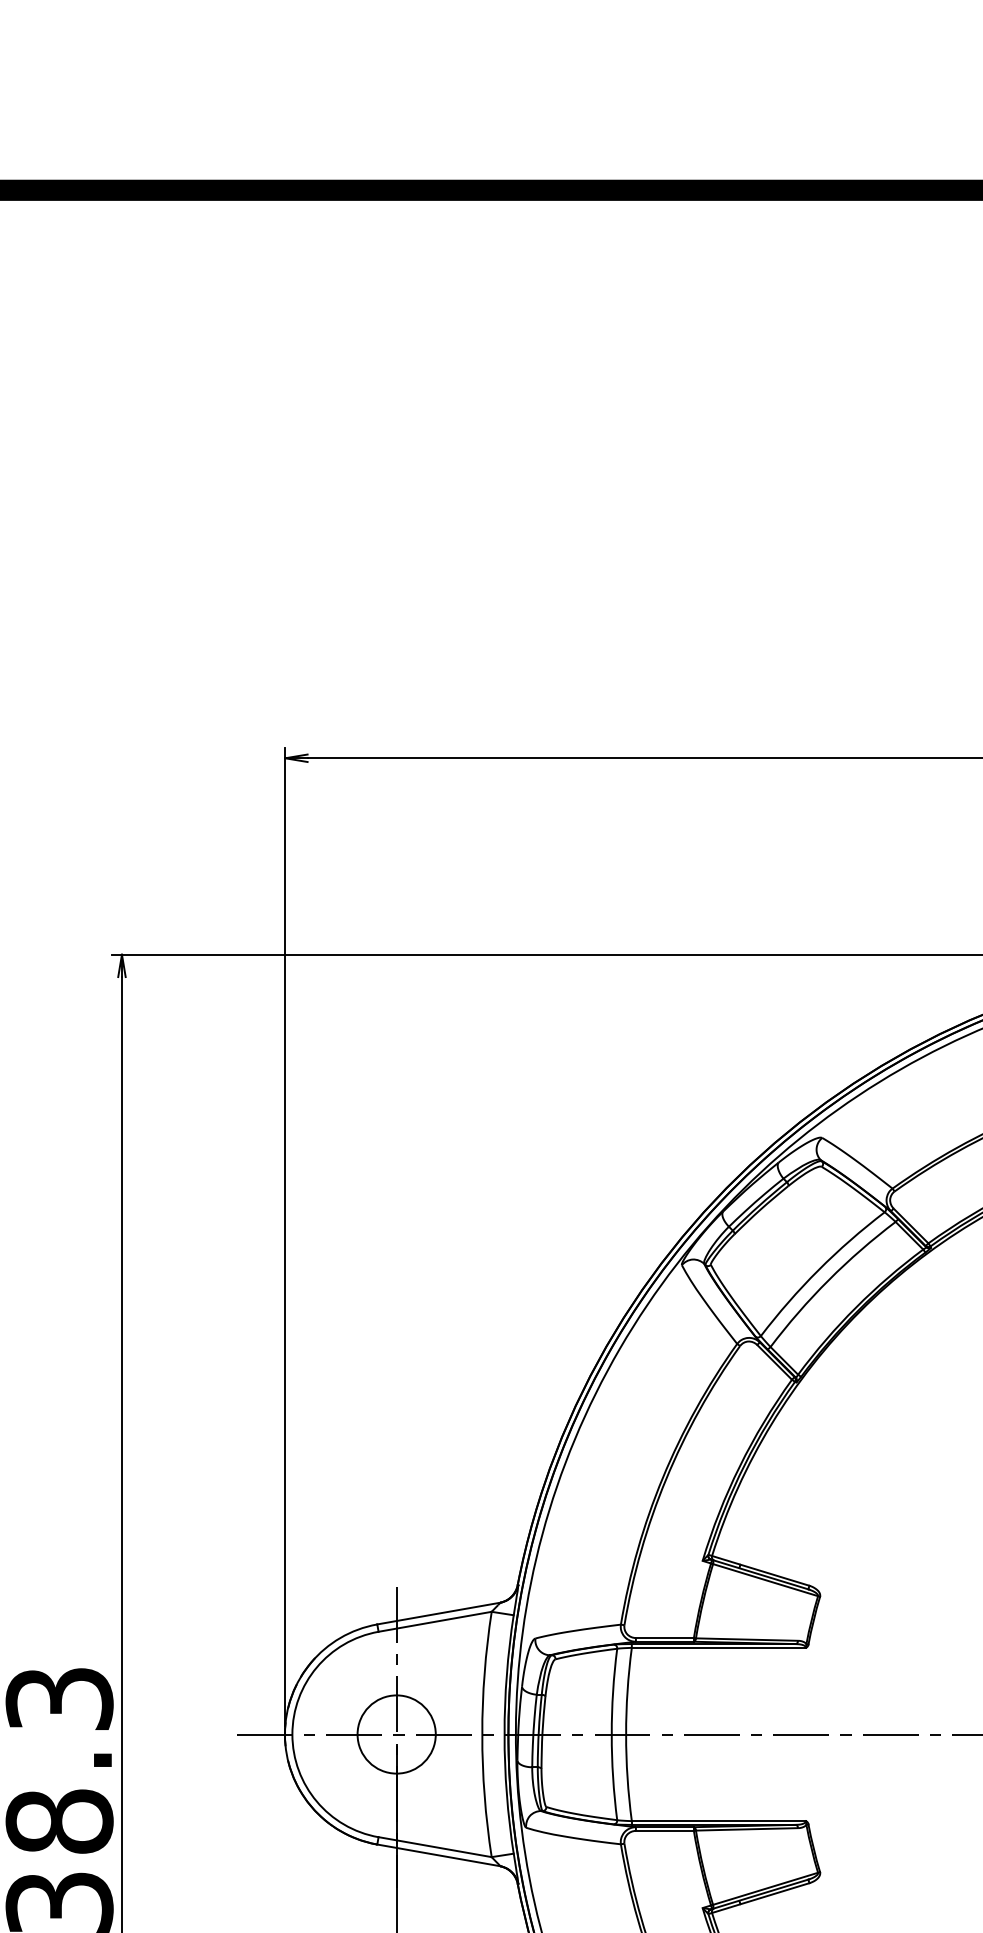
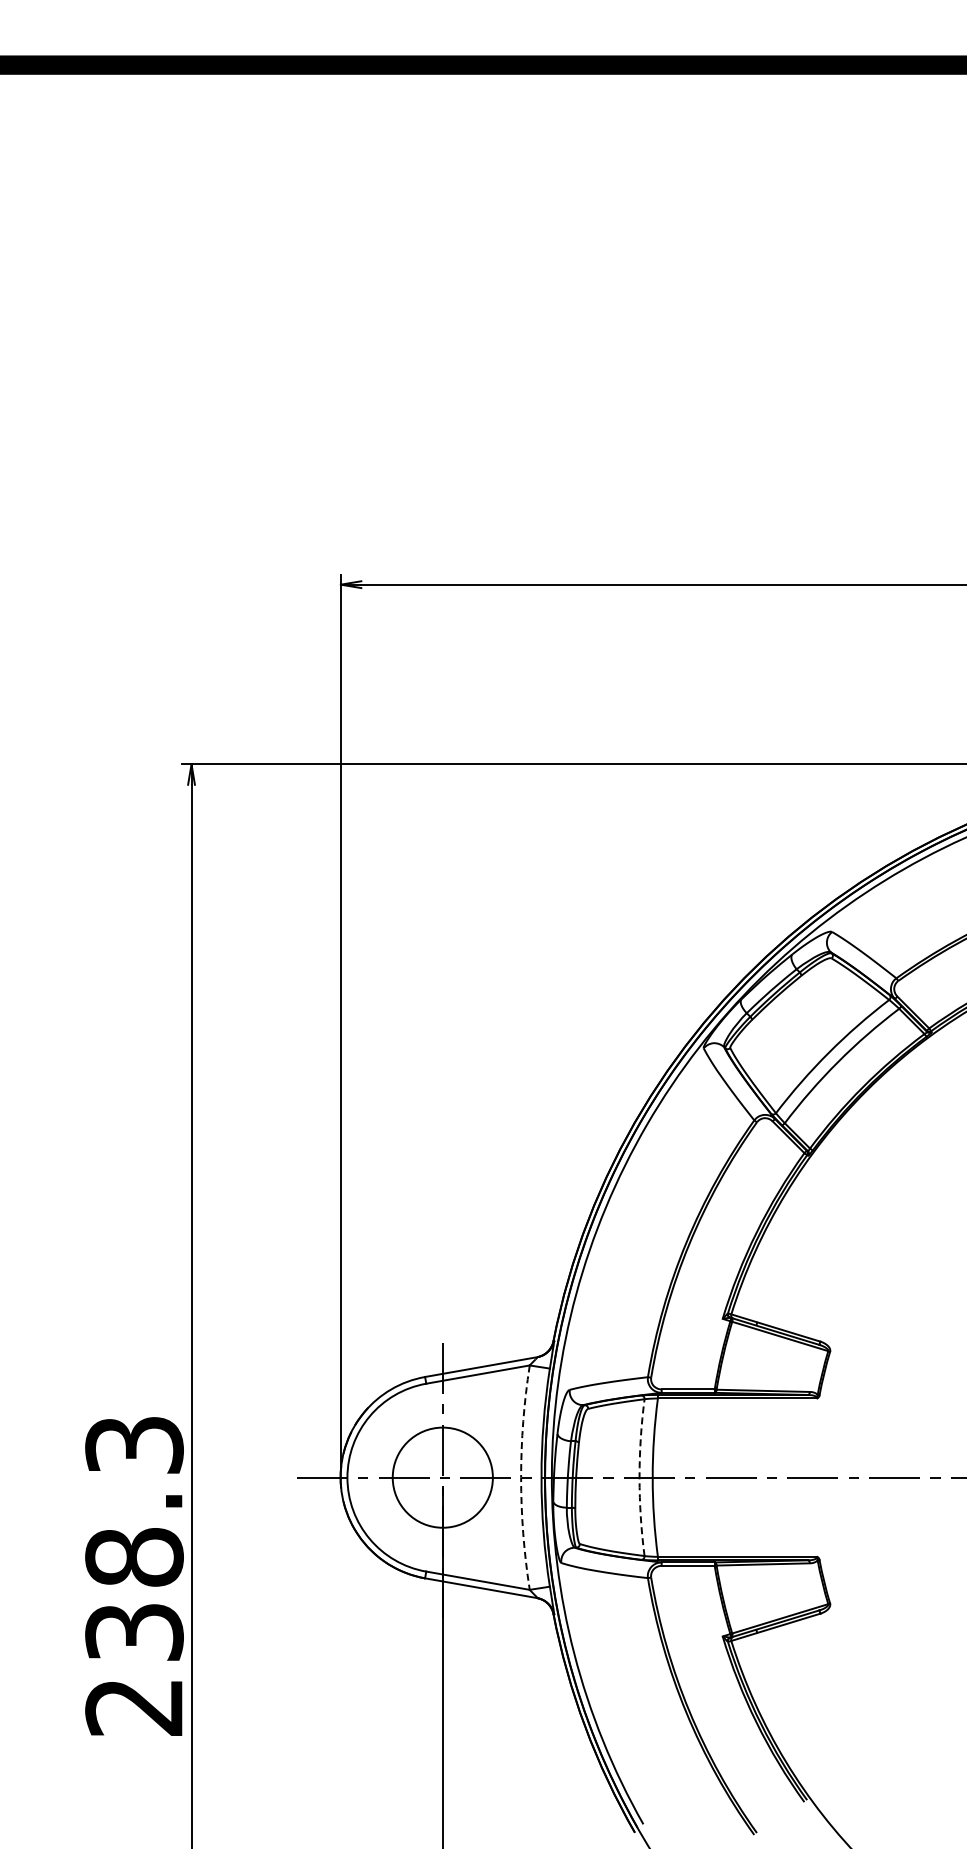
circle: (396, 1734) -> (442, 1477), size x1.4
arc: (482, 1734) -> (521, 1477), solid -> dashed
arc: (611, 1734) -> (639, 1477), solid -> dashed

